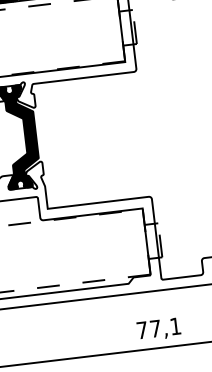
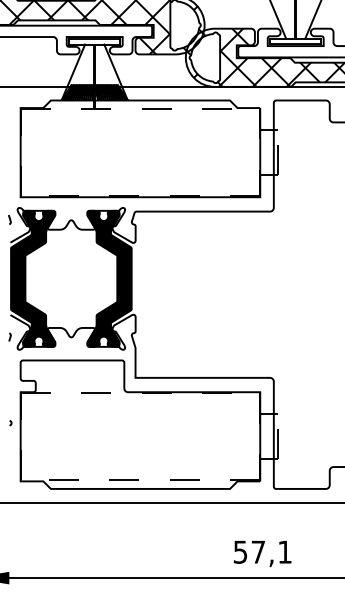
text: (142, 329) -> (240, 551), 77,1 -> 57,1

